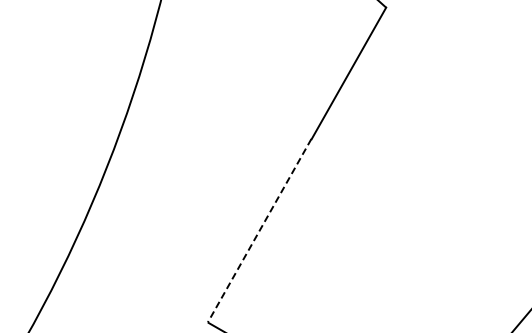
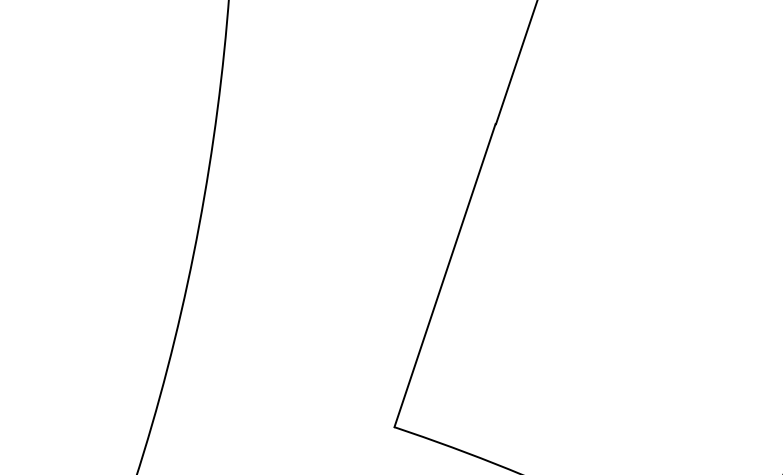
line: (259, 231) -> (445, 276), dashed -> solid

